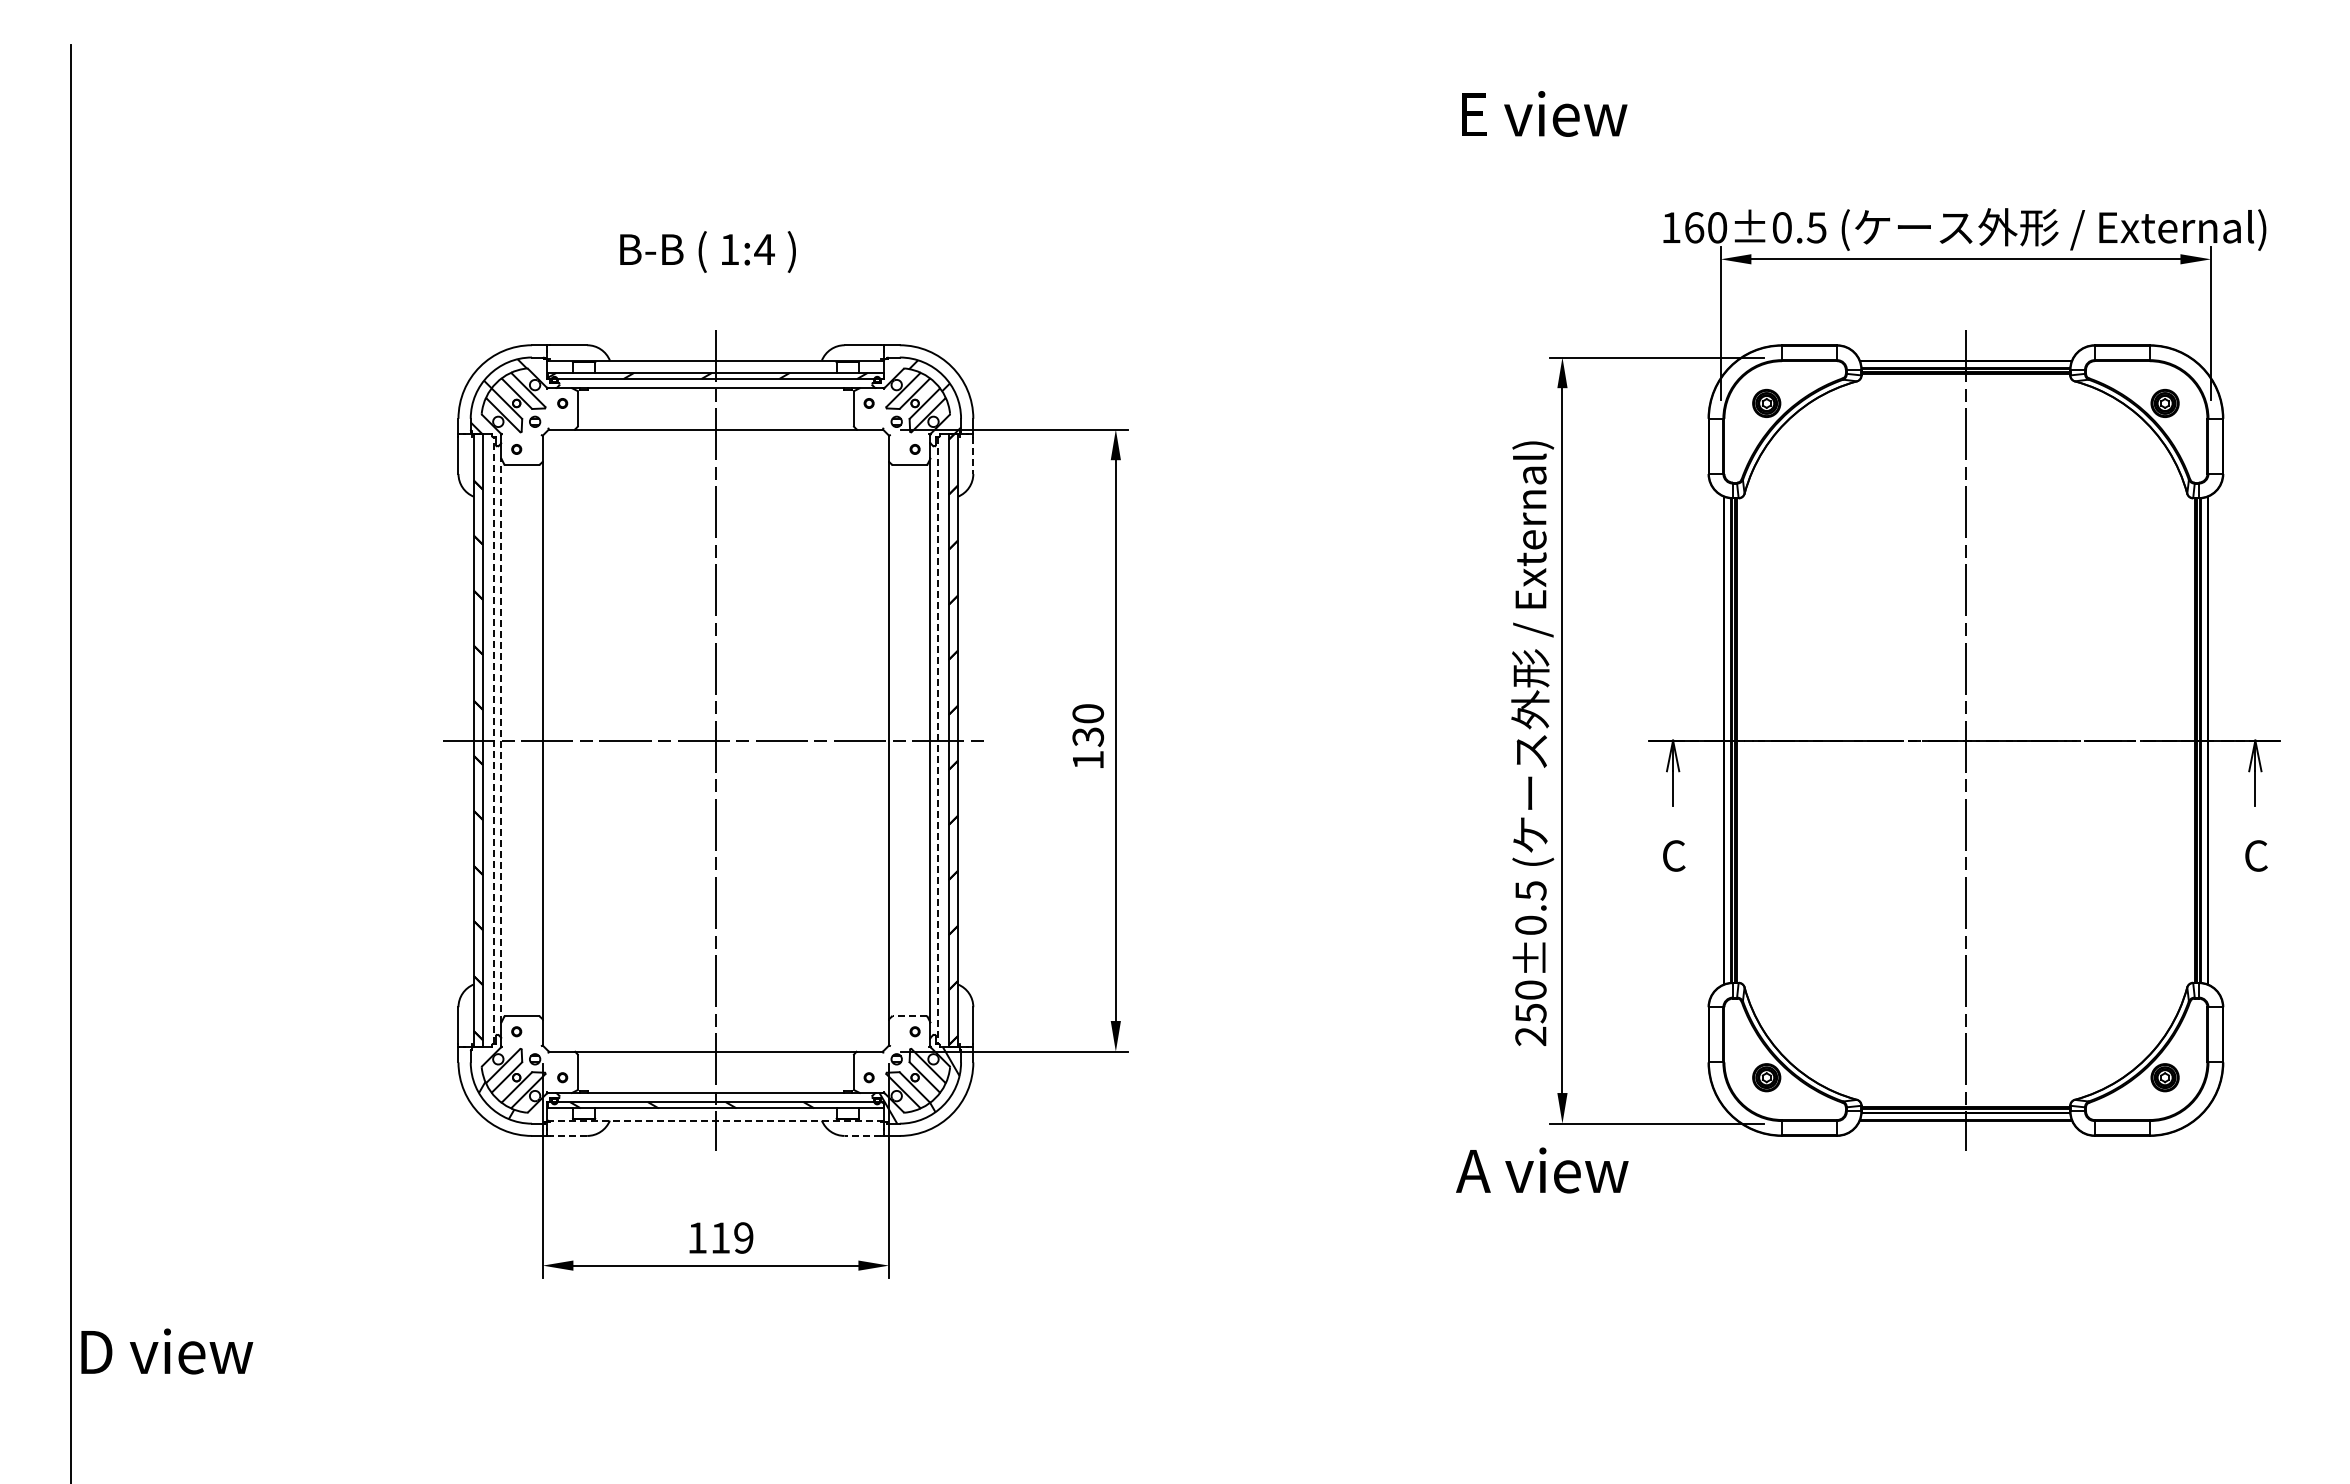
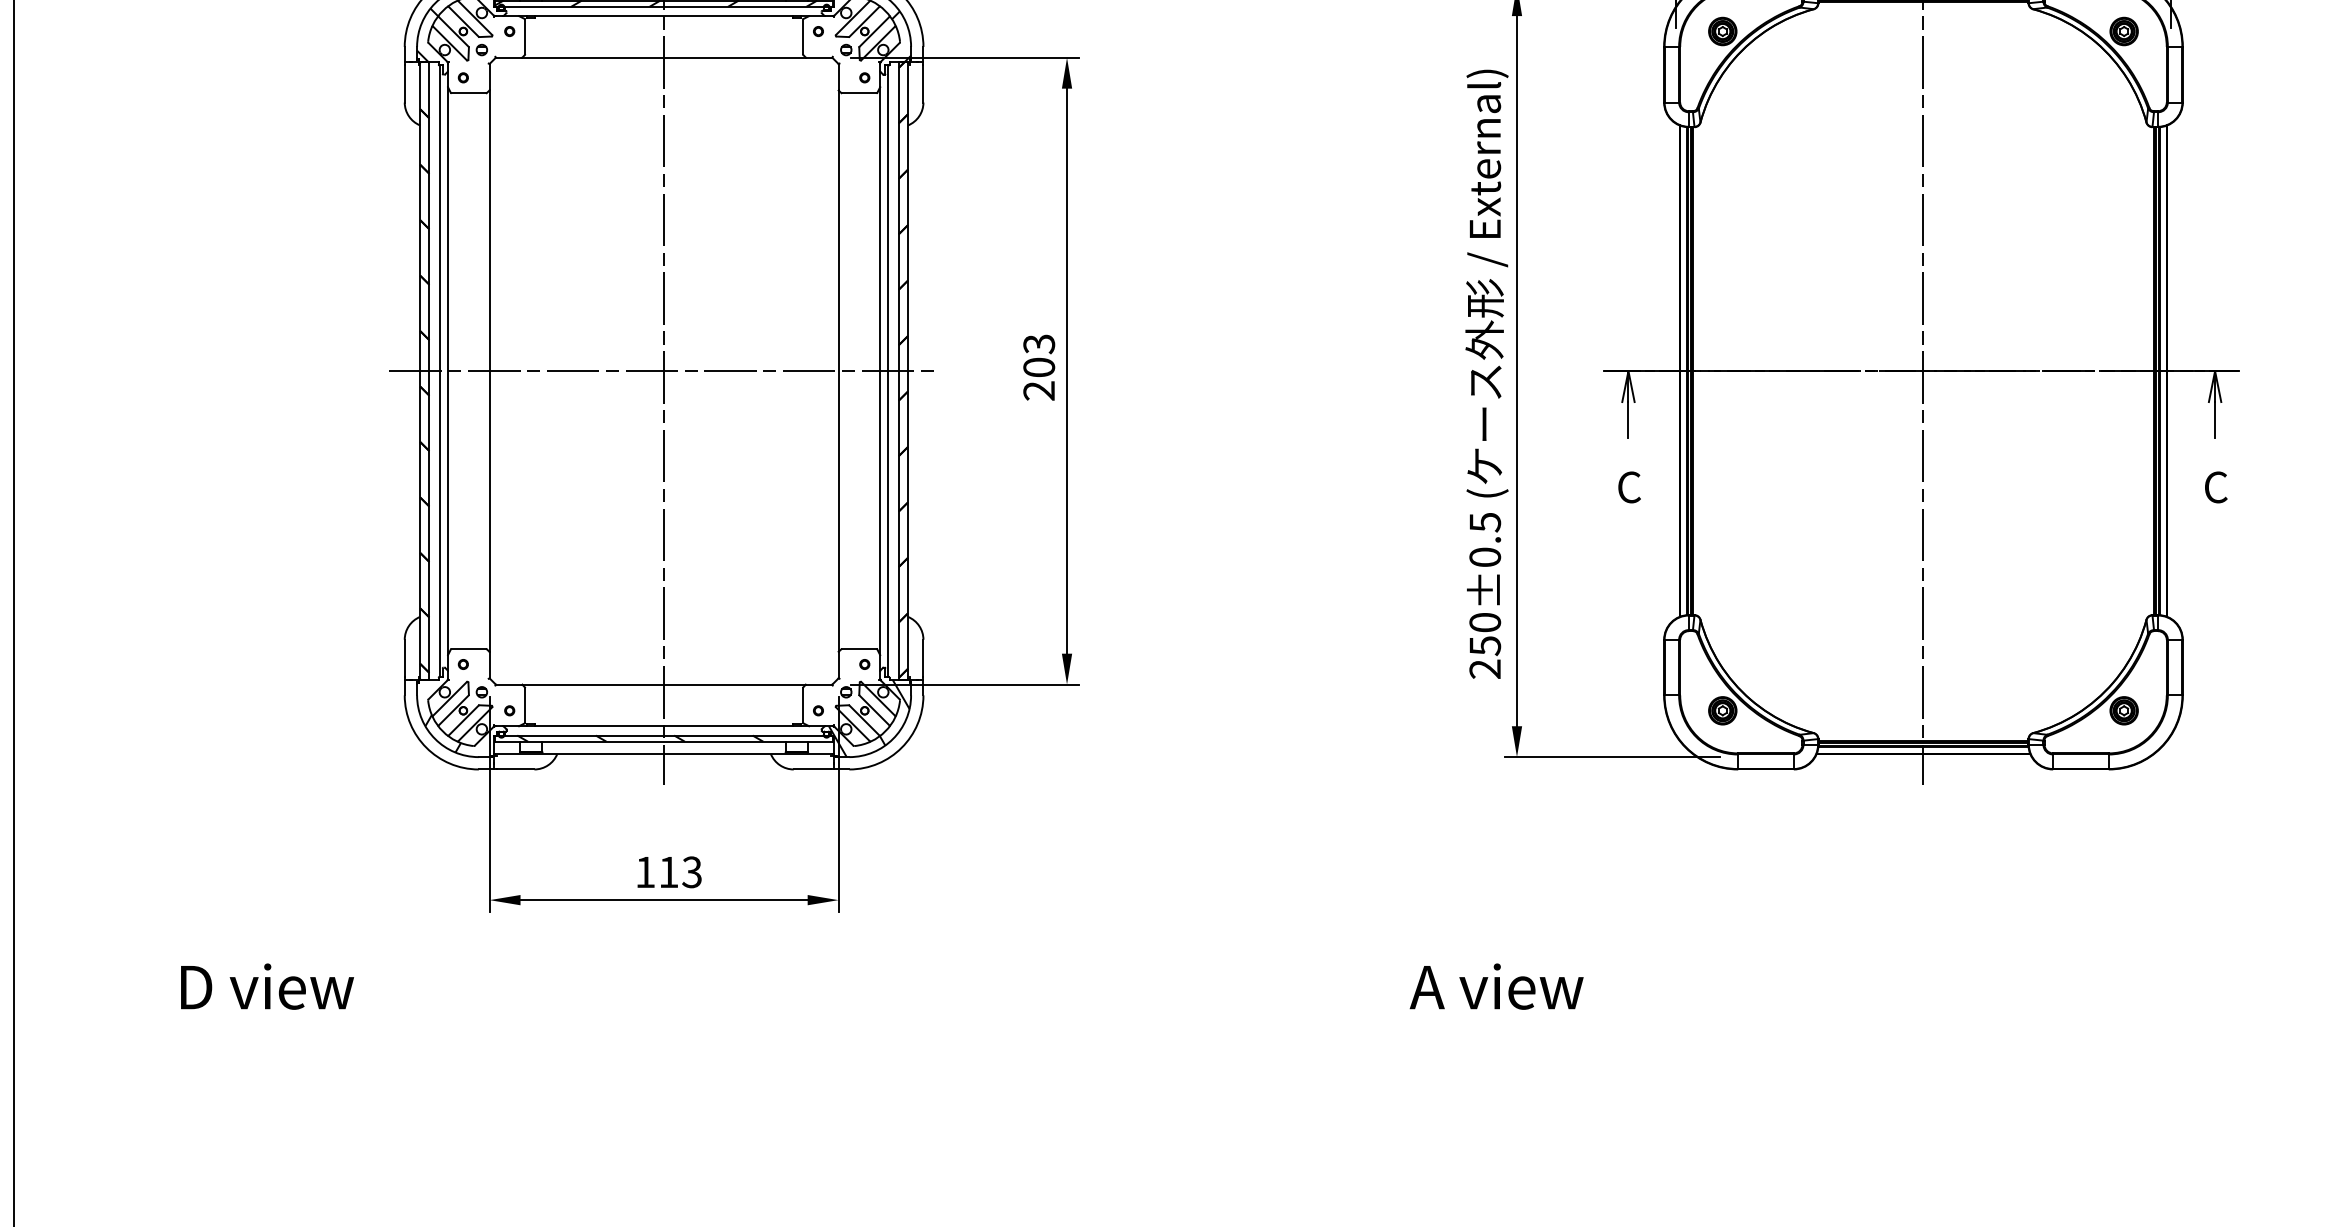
line: (973, 456) -> (923, 84), dashed -> solid
text: (1088, 736) -> (1039, 367), 130 -> 203
line: (493, 740) -> (440, 371), dashed -> solid
line: (501, 740) -> (448, 371), dashed -> solid
line: (938, 741) -> (888, 372), dashed -> solid
line: (909, 1016) -> (859, 649), dashed -> solid
line: (715, 1120) -> (663, 753), dashed -> solid
line: (568, 1135) -> (515, 769), dashed -> solid
line: (862, 1135) -> (811, 769), dashed -> solid
text: (1542, 1170) -> (1496, 986), moved
text: (743, 1237) -> (691, 871), 119 -> 113
text: (167, 1351) -> (267, 986), moved

